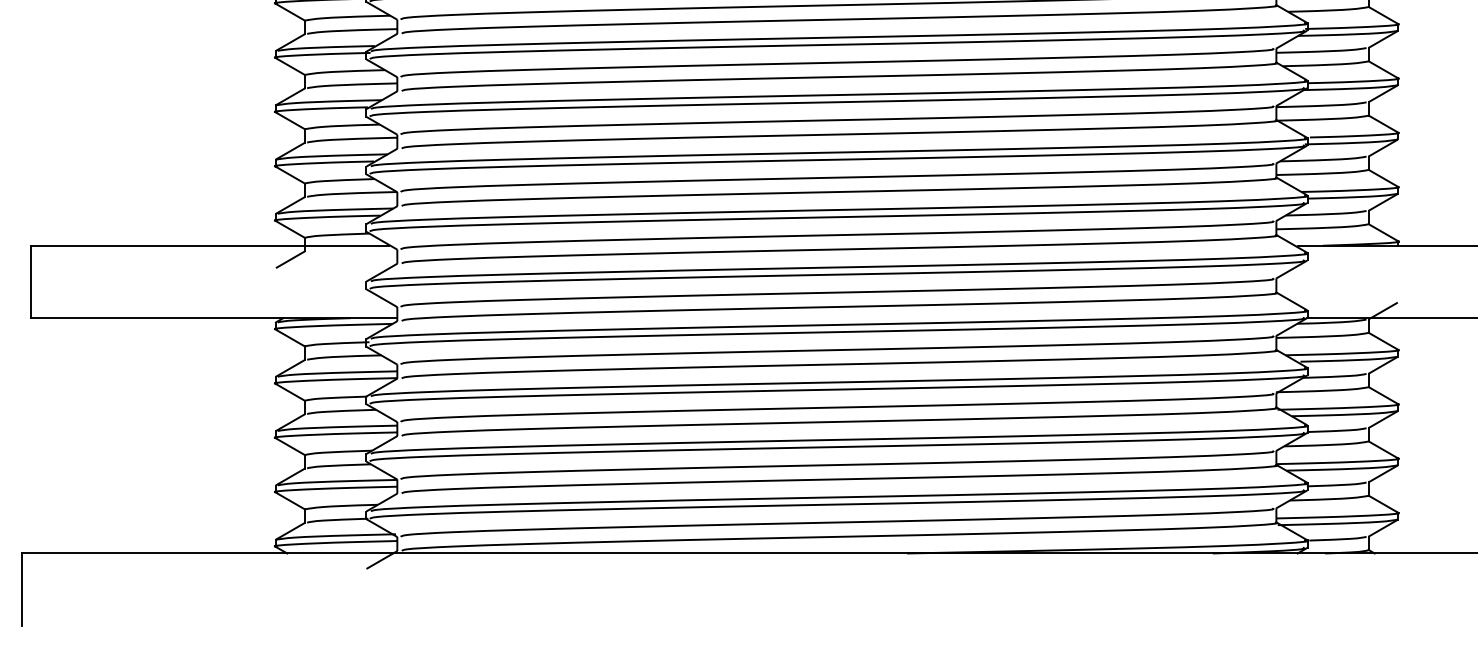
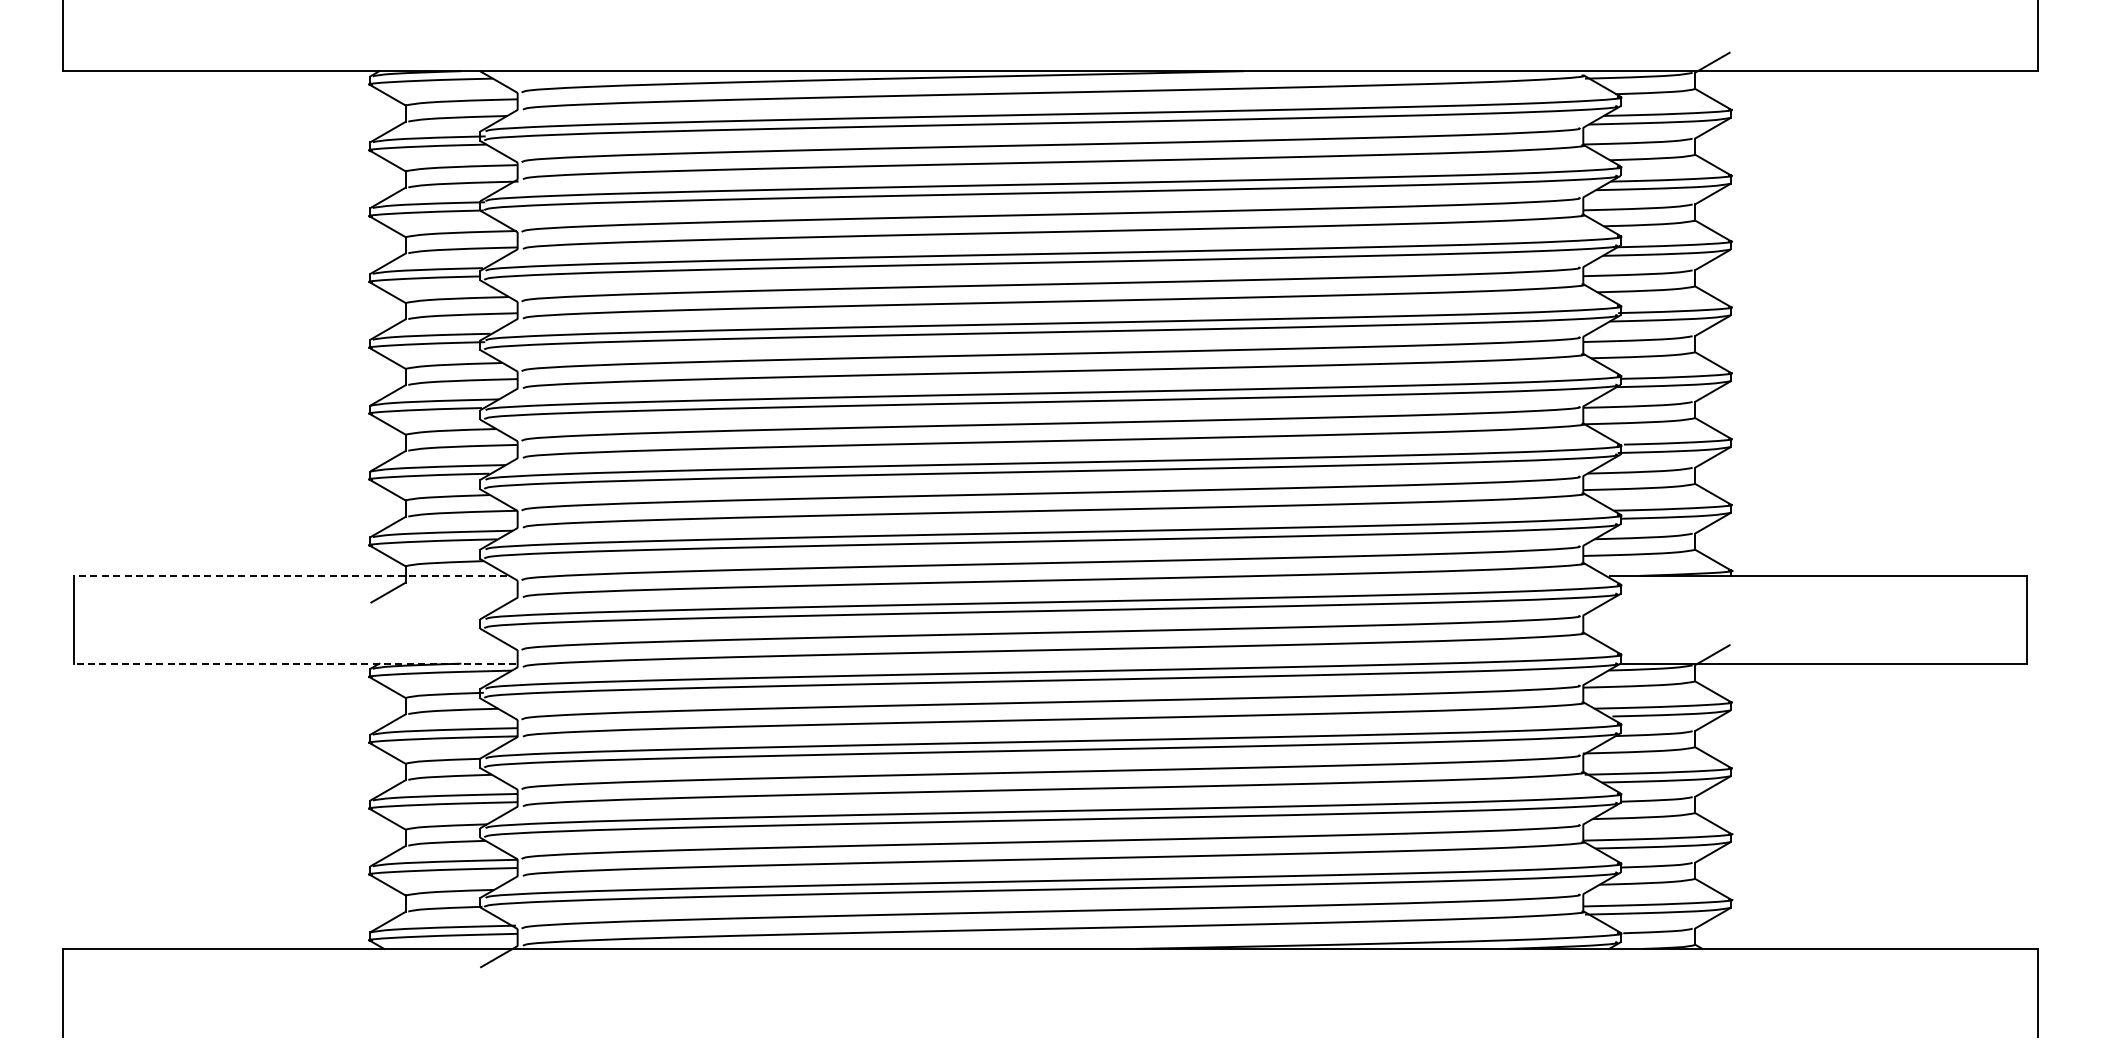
line: (209, 245) -> (290, 575), solid -> dashed
line: (213, 318) -> (294, 663), solid -> dashed

